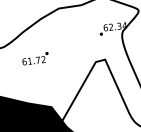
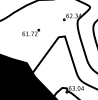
part: (34, 58) -> (30, 32), moved

